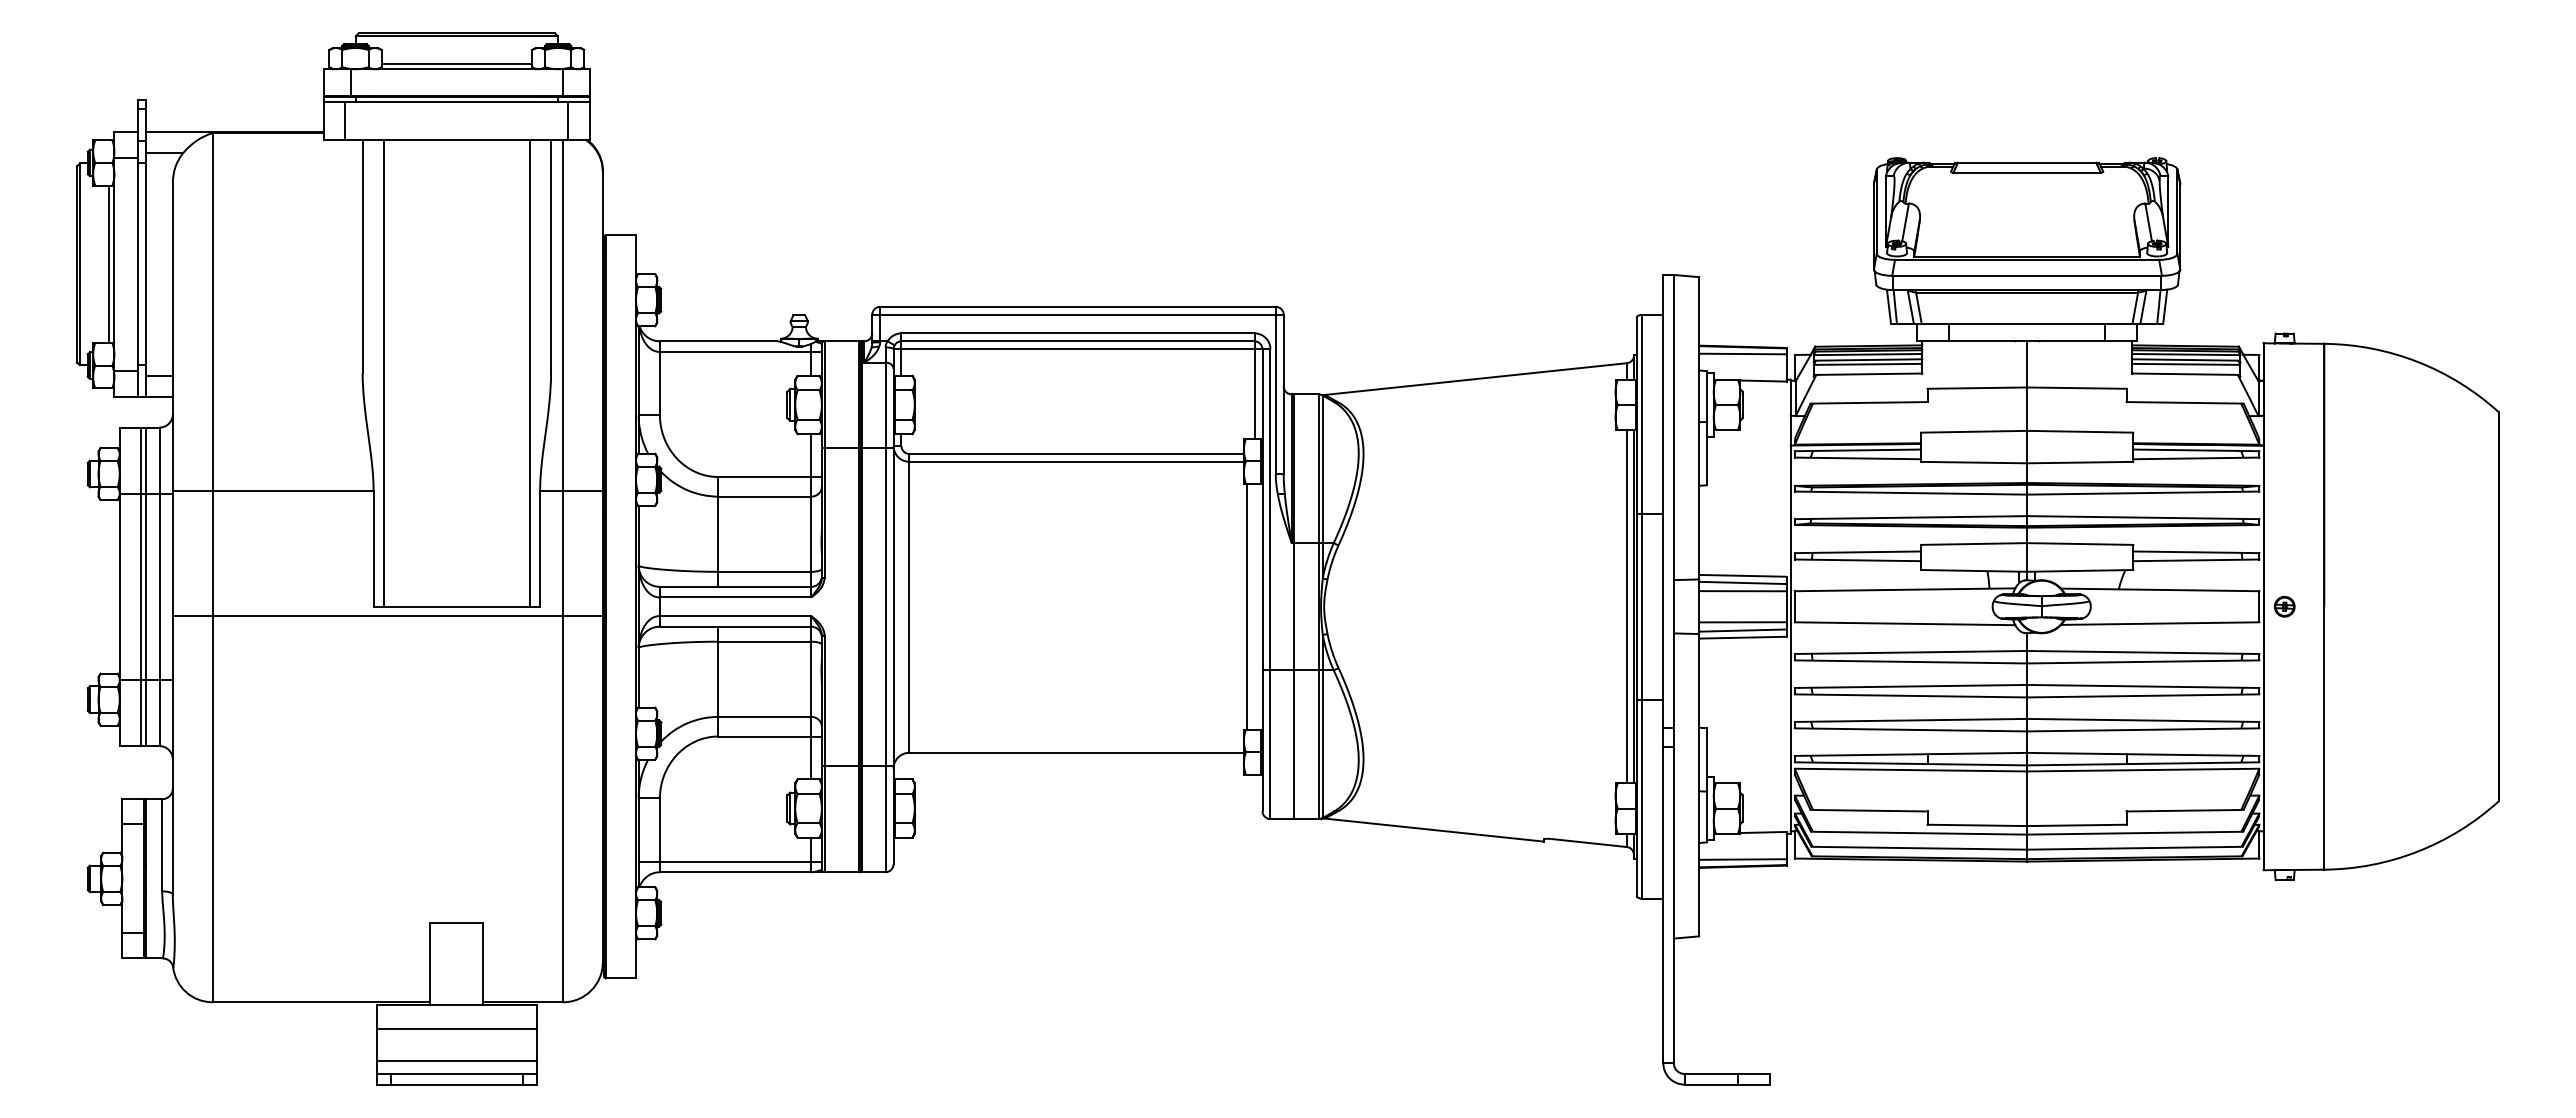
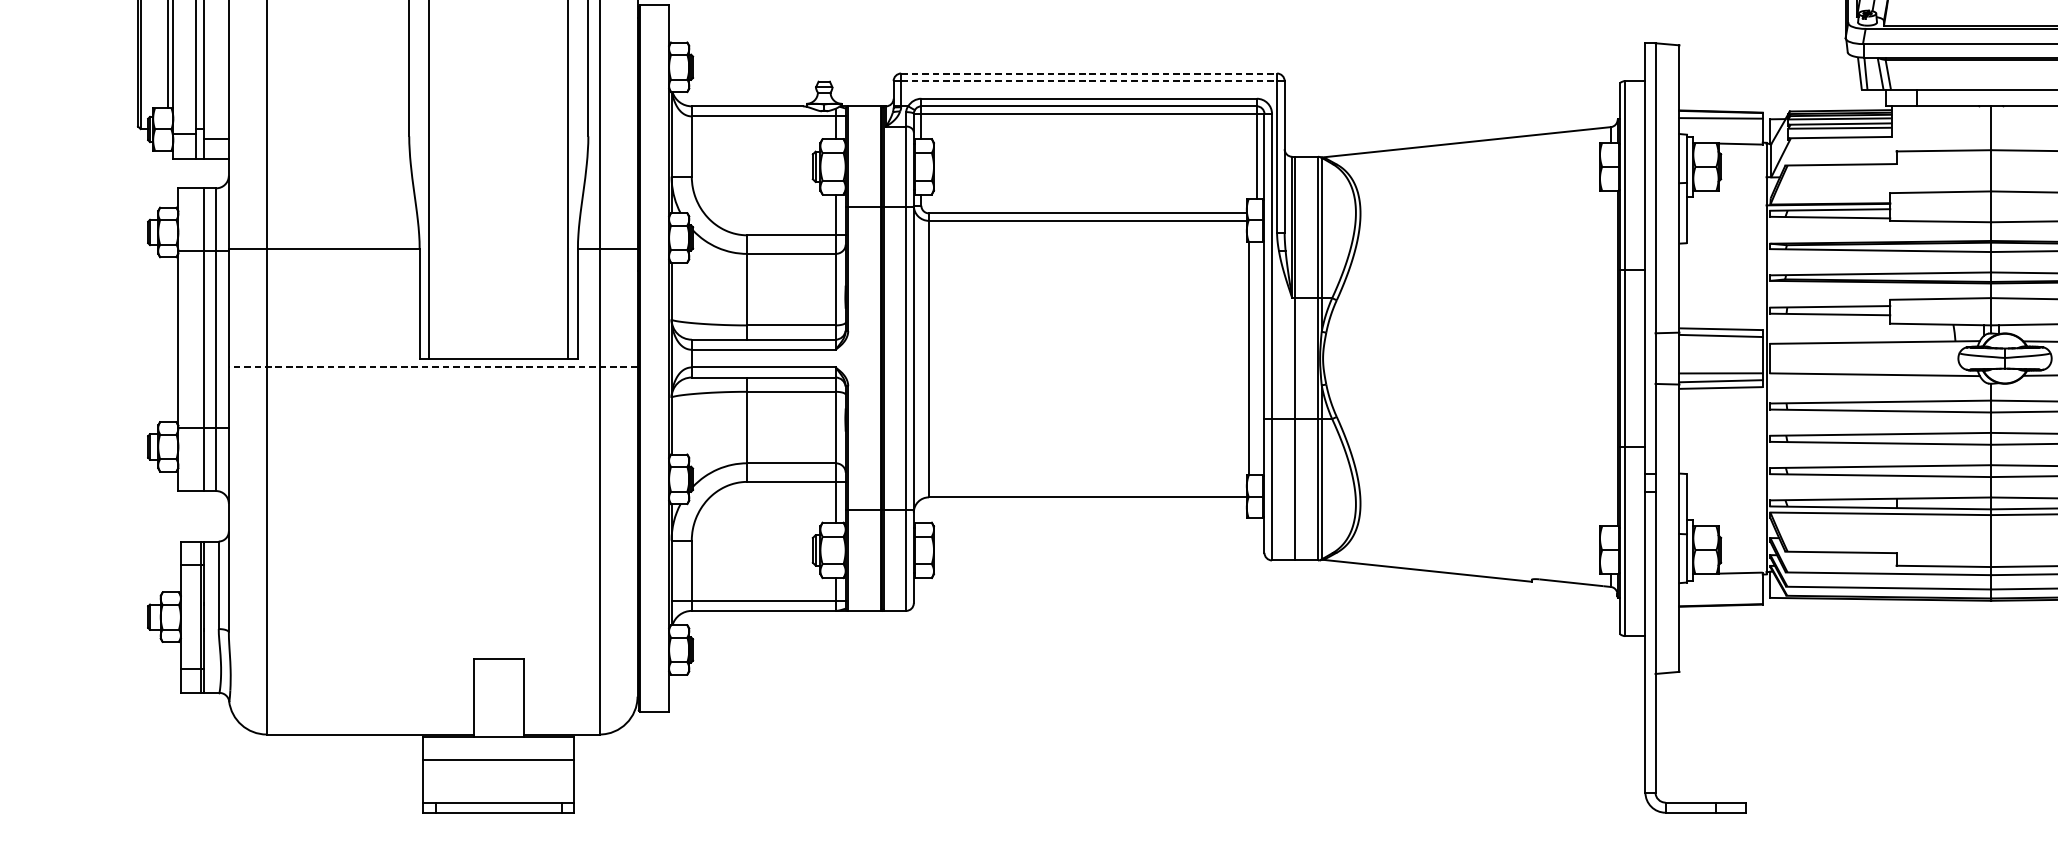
line: (1078, 306) -> (1089, 73), solid -> dashed
line: (1078, 314) -> (1089, 80), solid -> dashed
line: (140, 586) -> (198, 339), removed
line: (1742, 591) -> (1720, 344), removed
line: (1626, 606) -> (1610, 358), removed
line: (387, 616) -> (432, 367), solid -> dashed
line: (1742, 859) -> (1720, 598), removed
line: (456, 1060) -> (498, 789), removed

